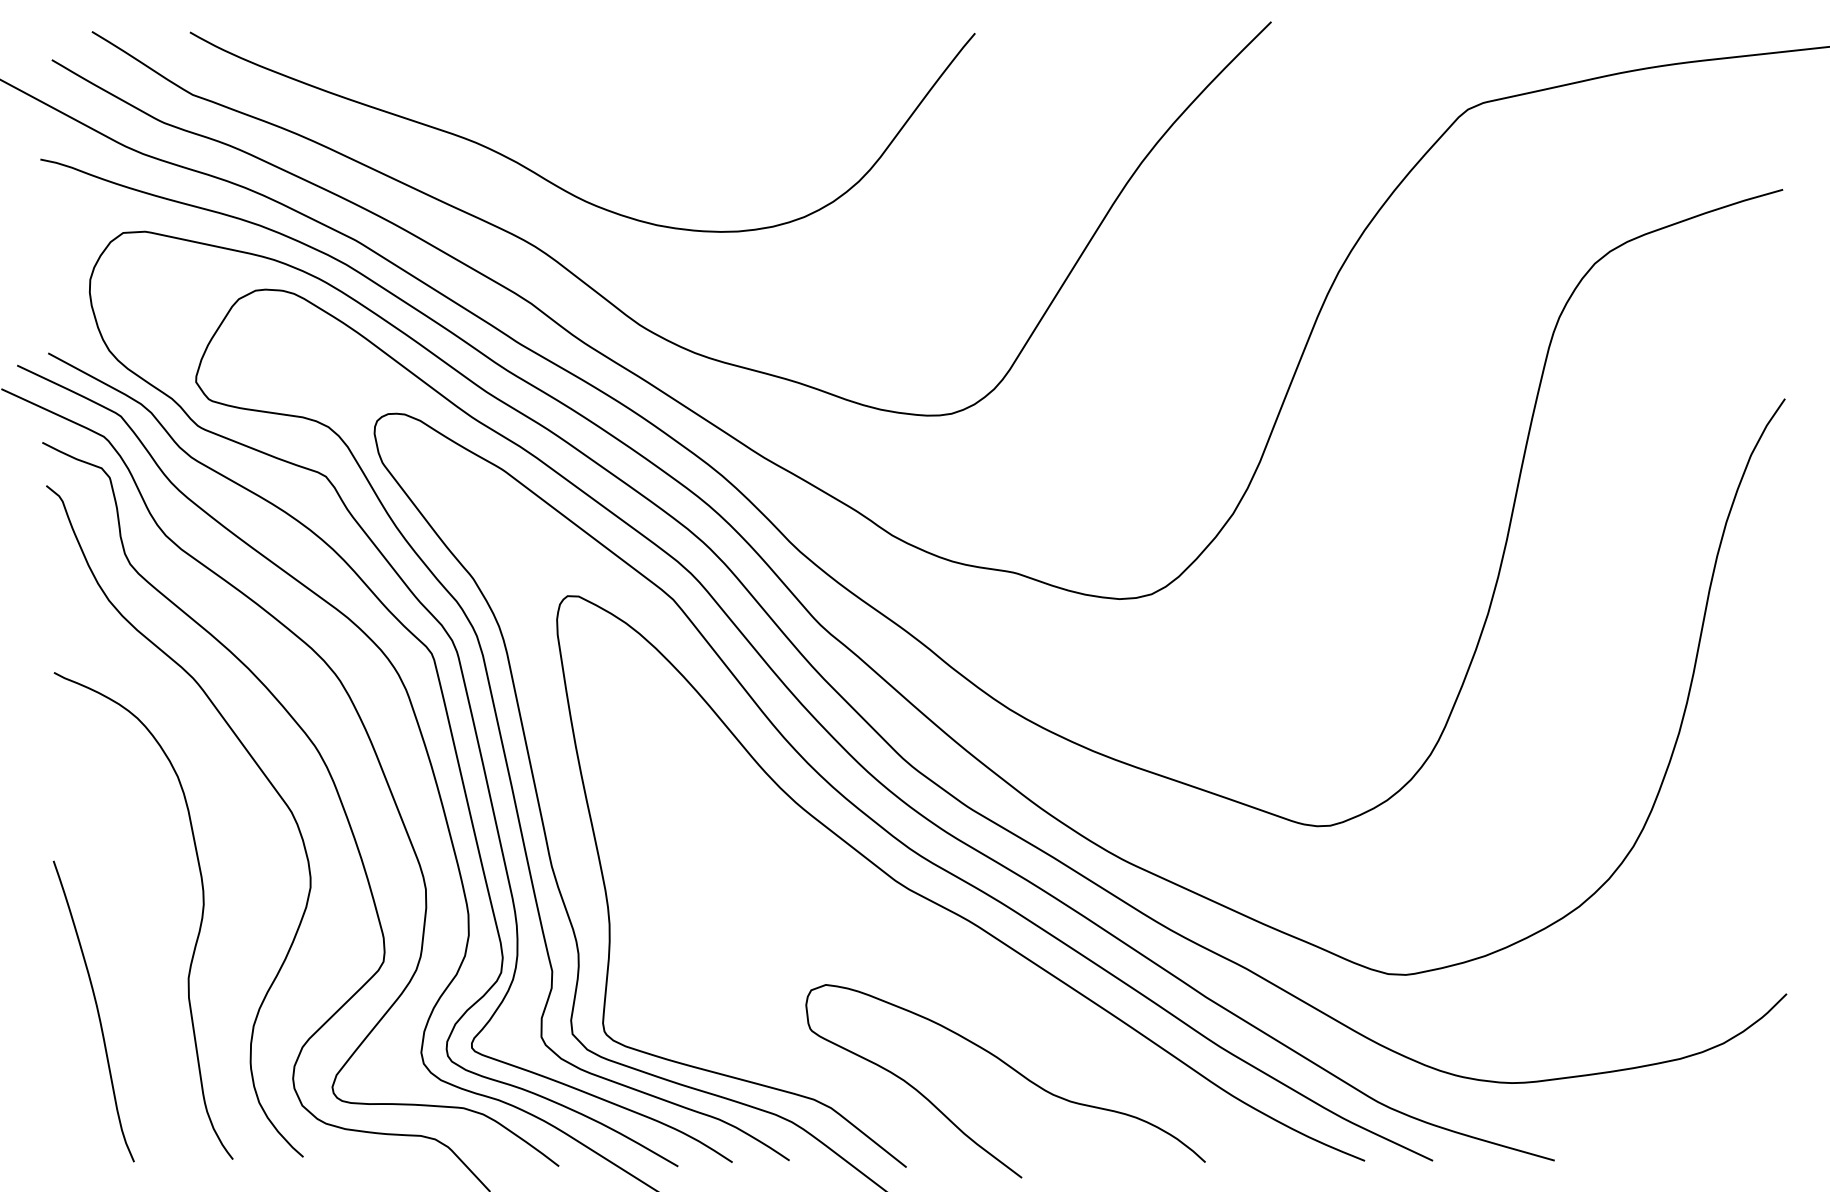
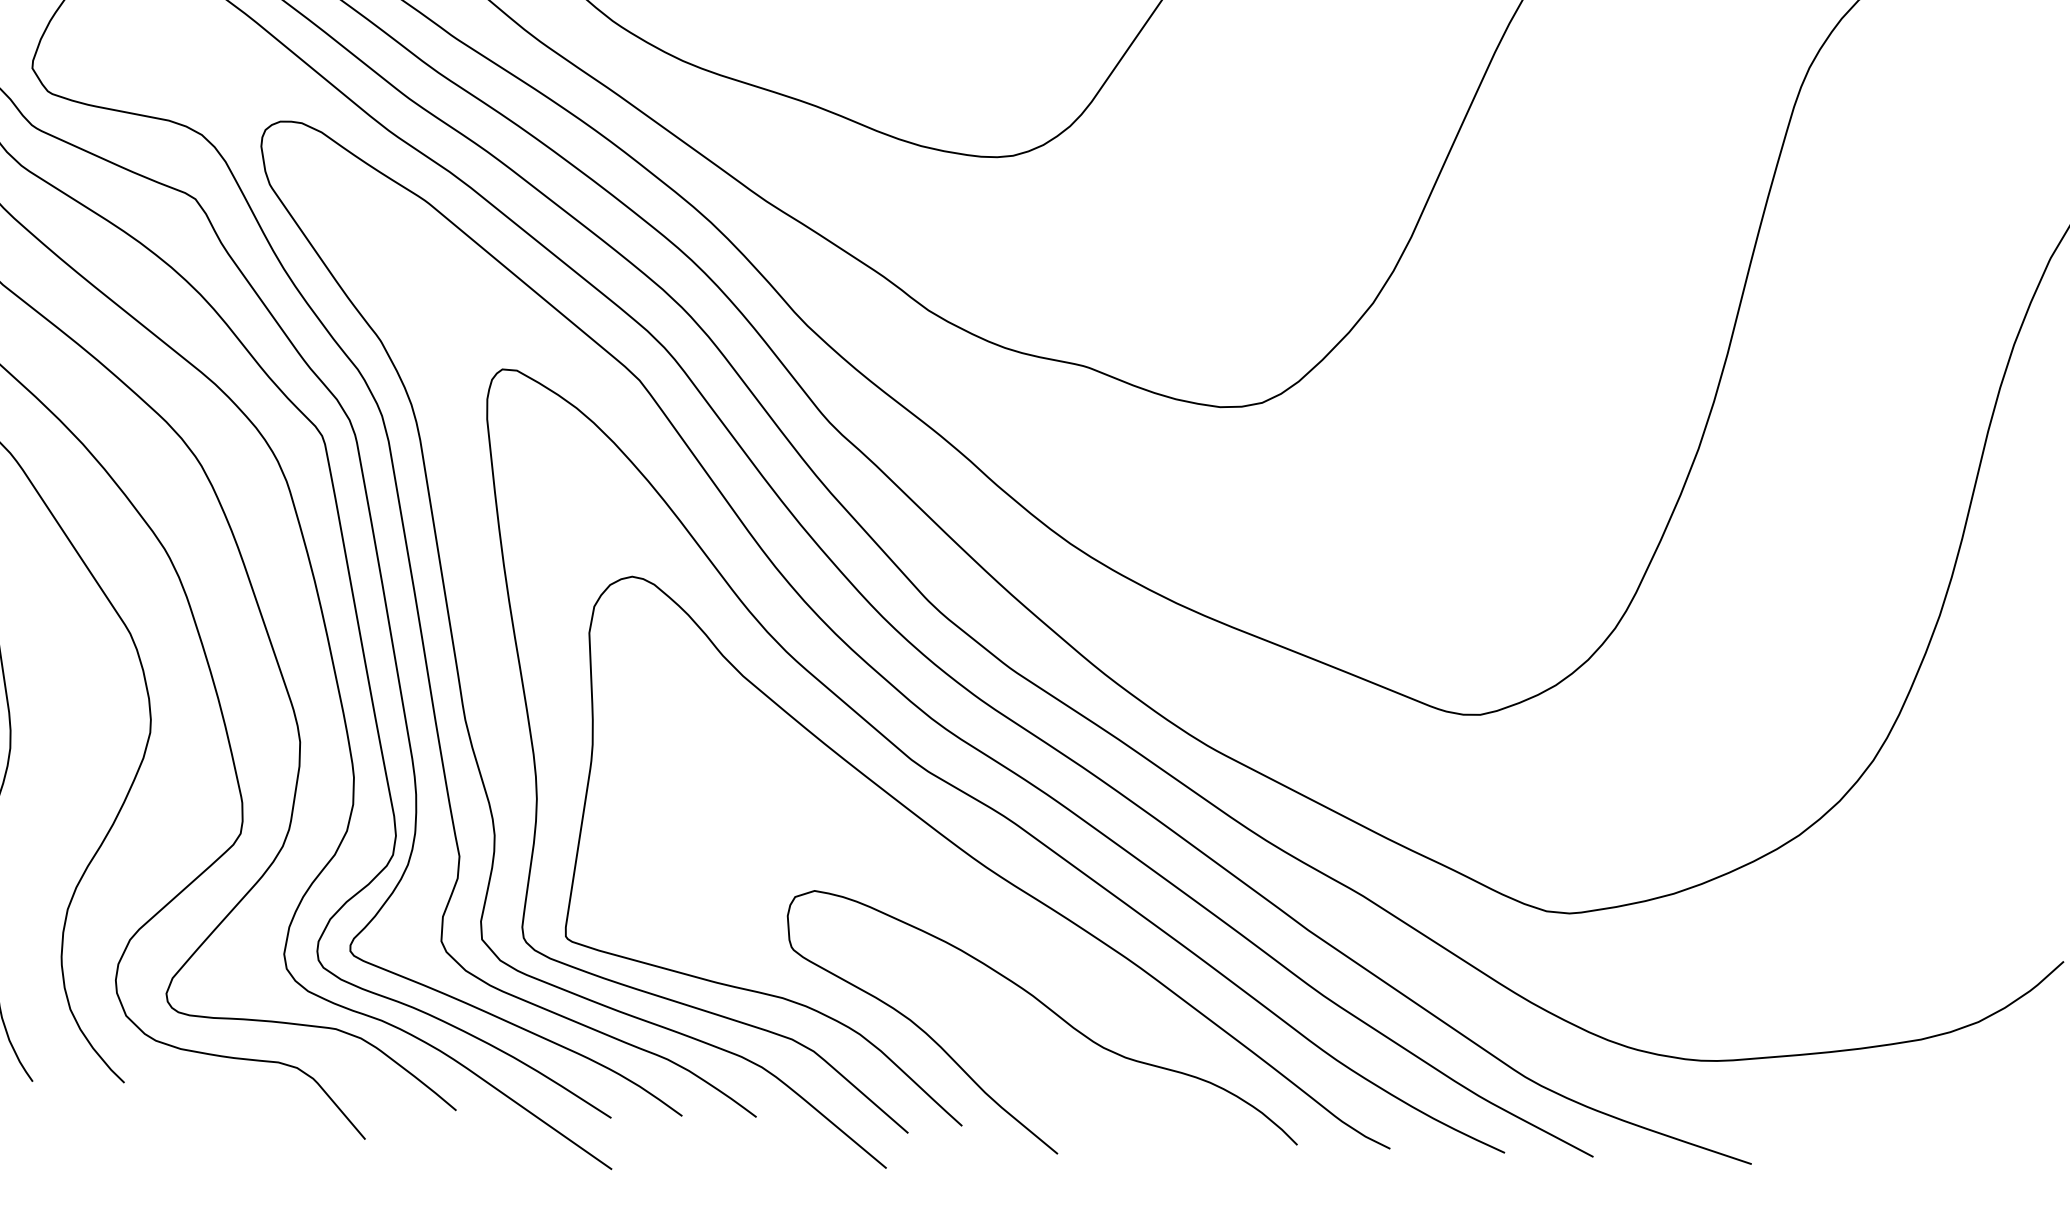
curve: (955, 958) -> (984, 864), added

